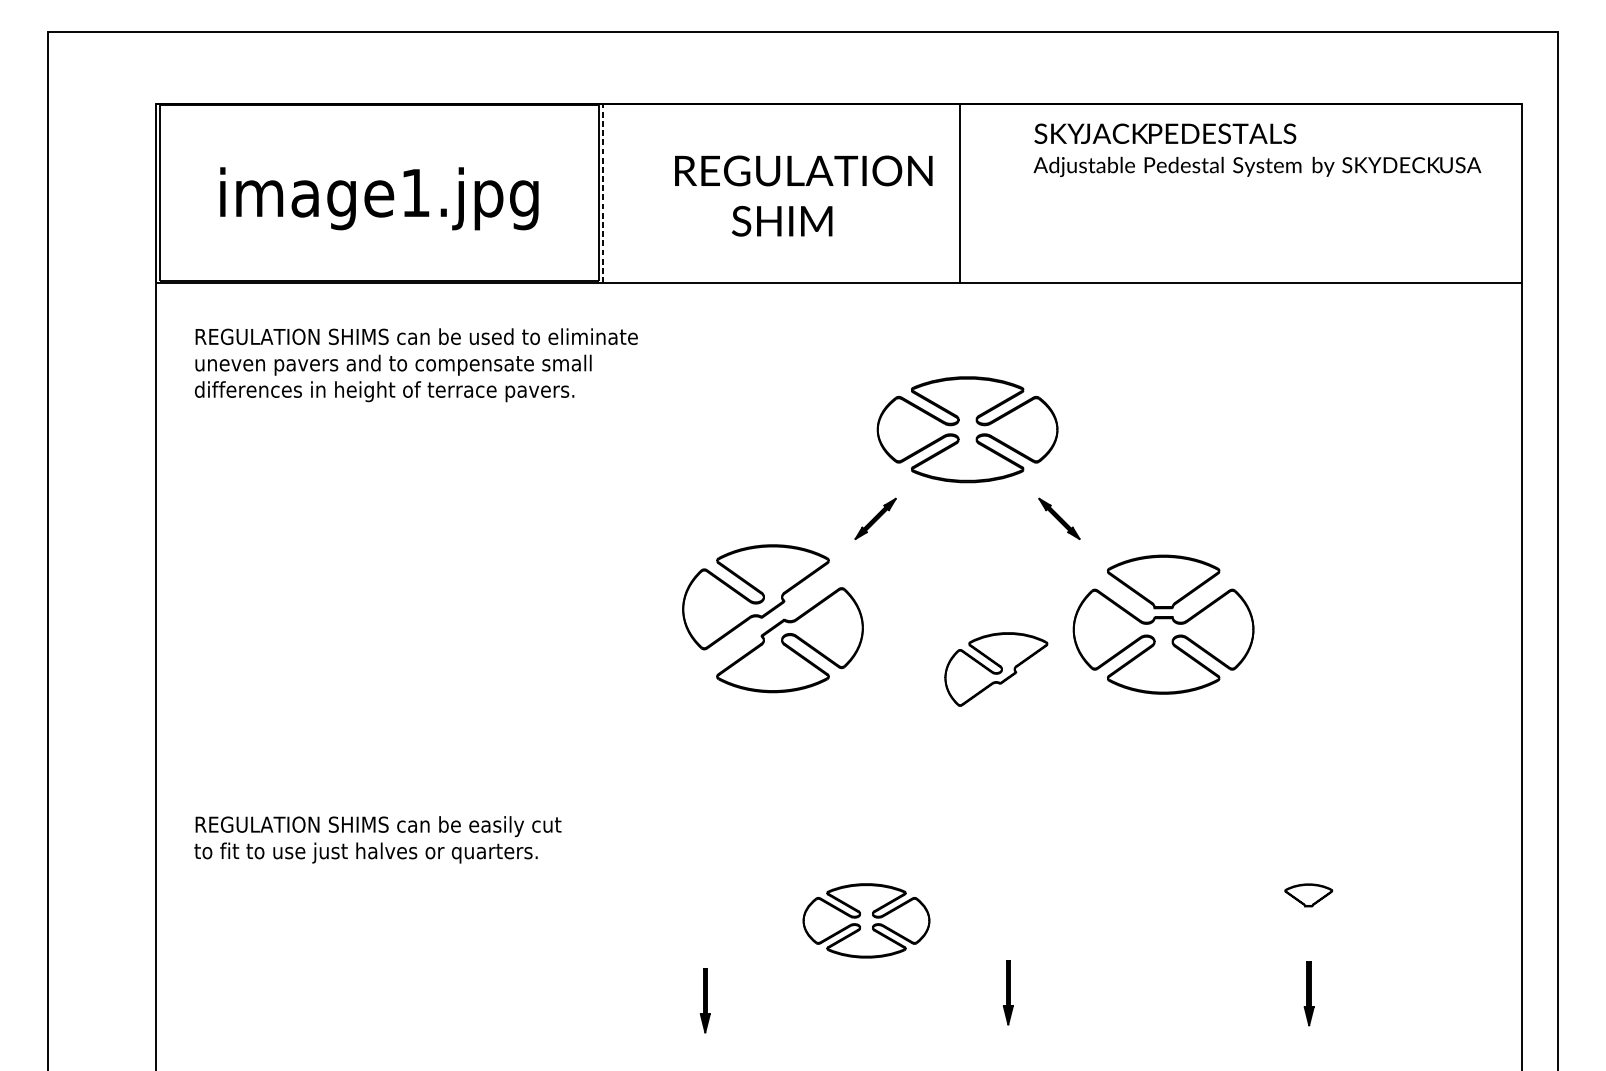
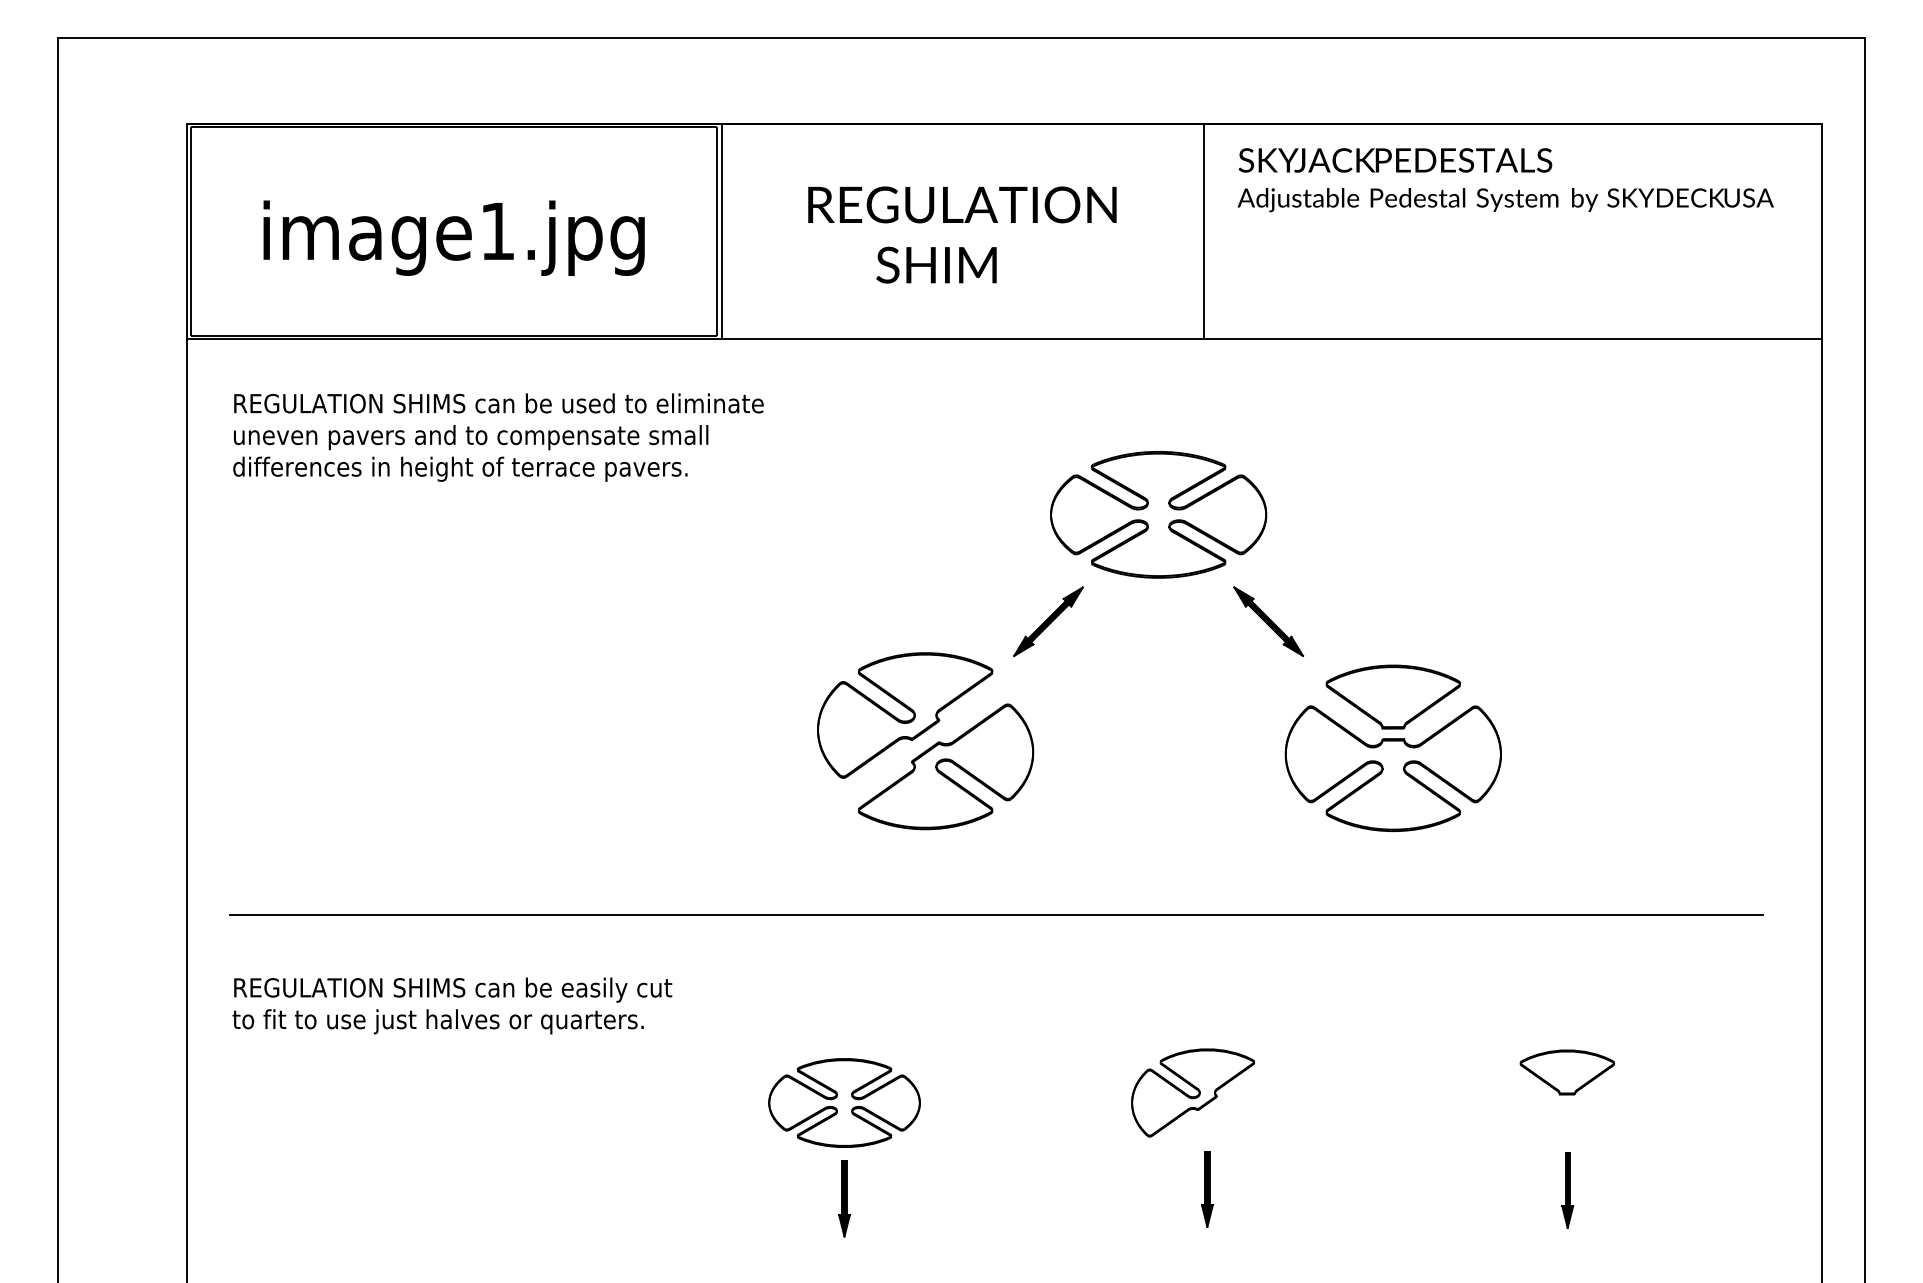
line: (602, 193) -> (721, 231), dashed -> solid
line: (959, 193) -> (1204, 231), moved
part: (875, 518) -> (1048, 621), size x1.43
part: (1059, 518) -> (1268, 621), size x1.43
part: (995, 669) -> (1192, 1092), moved
line: (831, 763) -> (995, 914), added
part: (1308, 895) -> (1566, 1072), size x1.67
part: (866, 920) -> (844, 1102), moved

